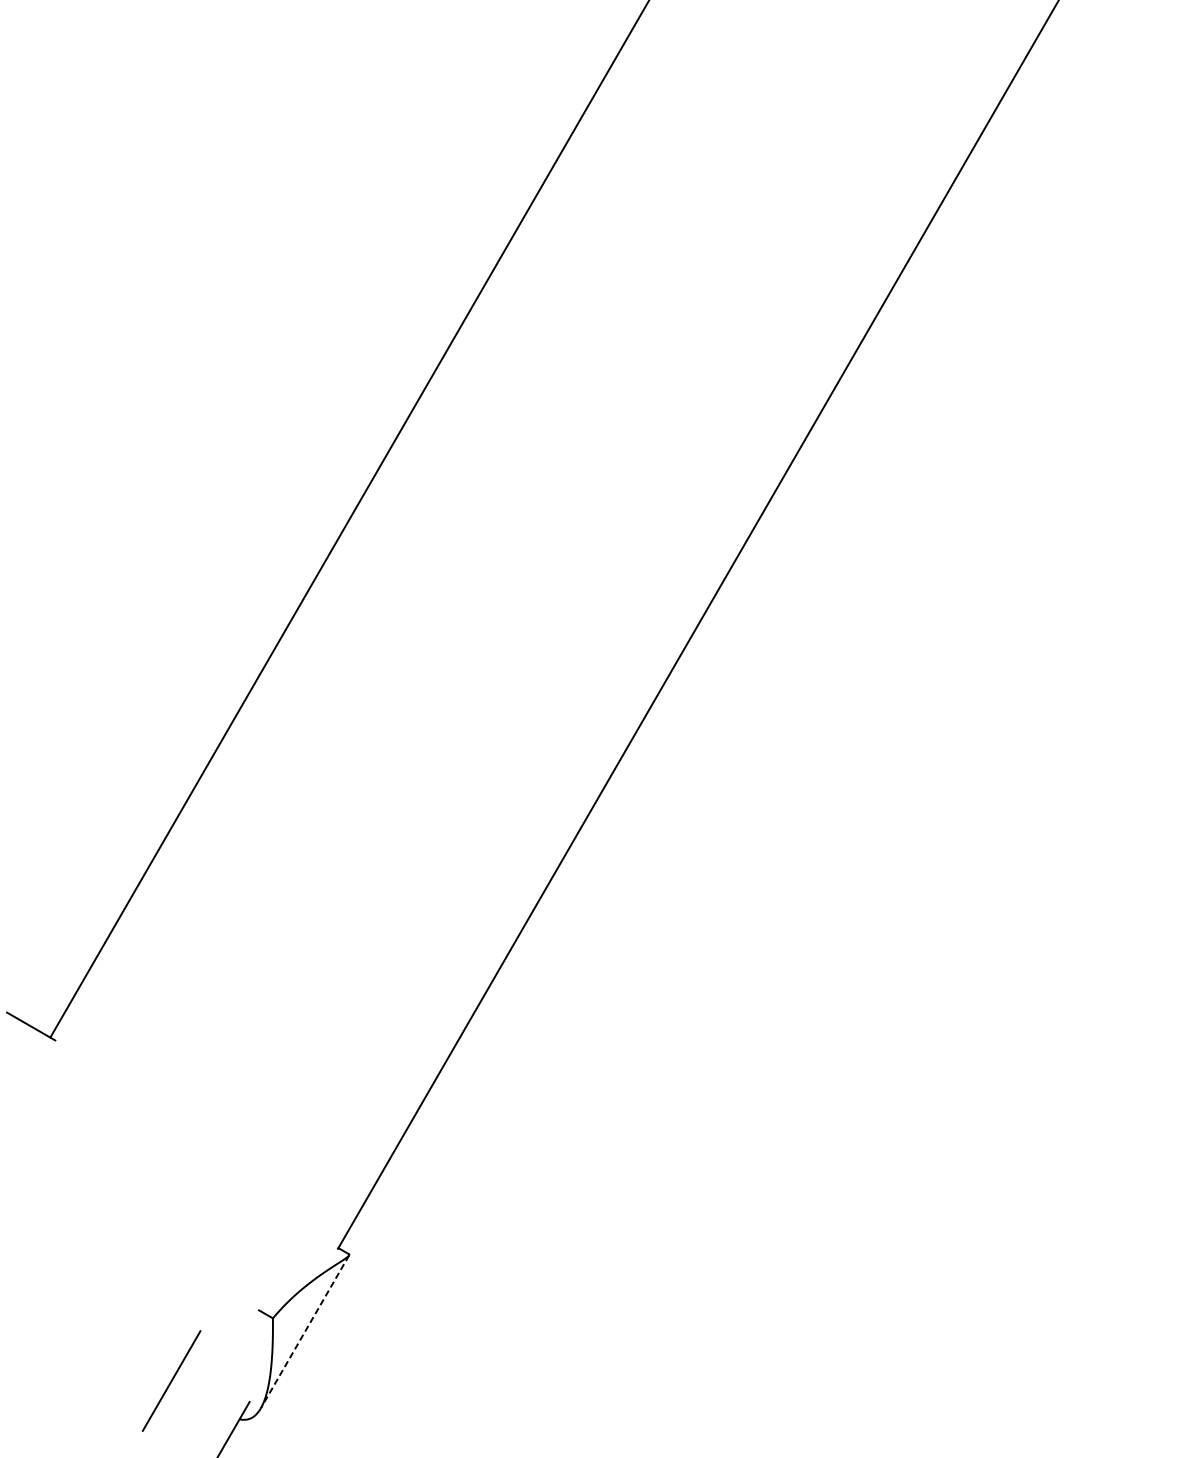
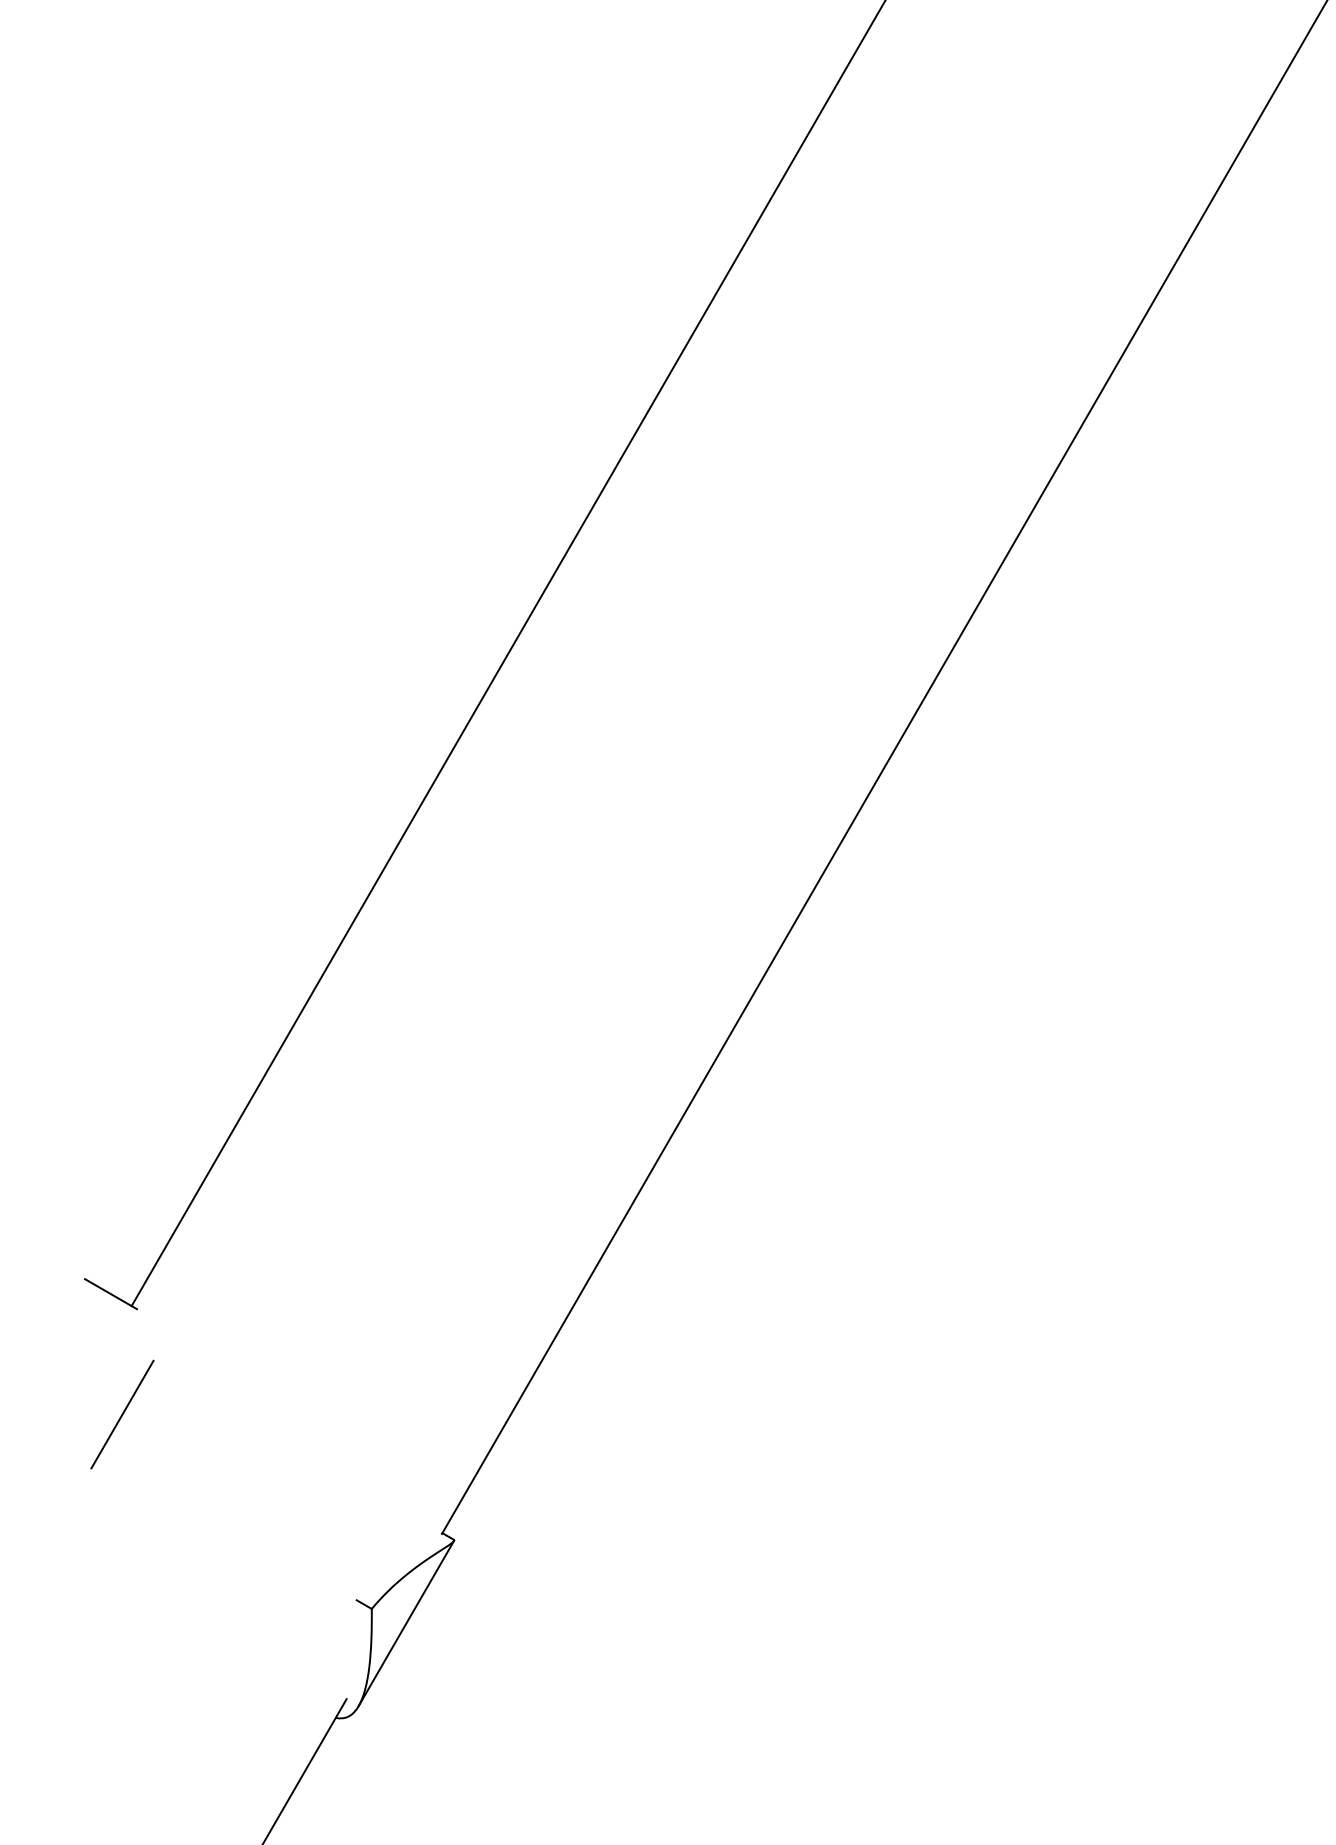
line: (305, 1331) -> (406, 1623), dashed -> solid
line: (171, 1380) -> (122, 1414), moved

